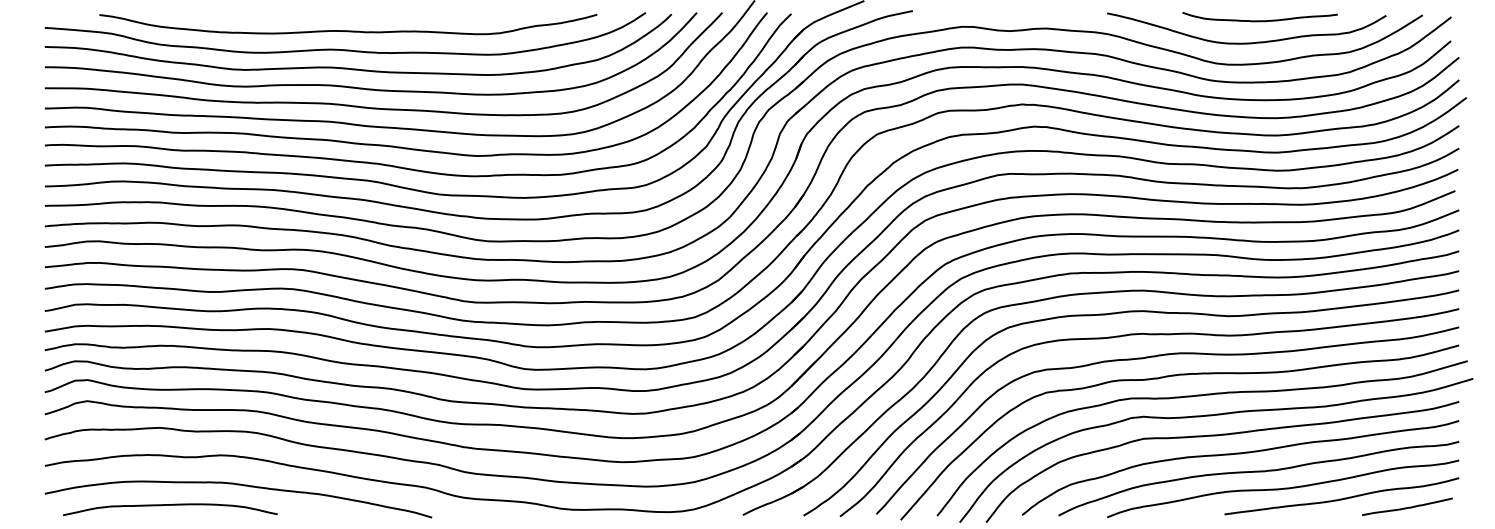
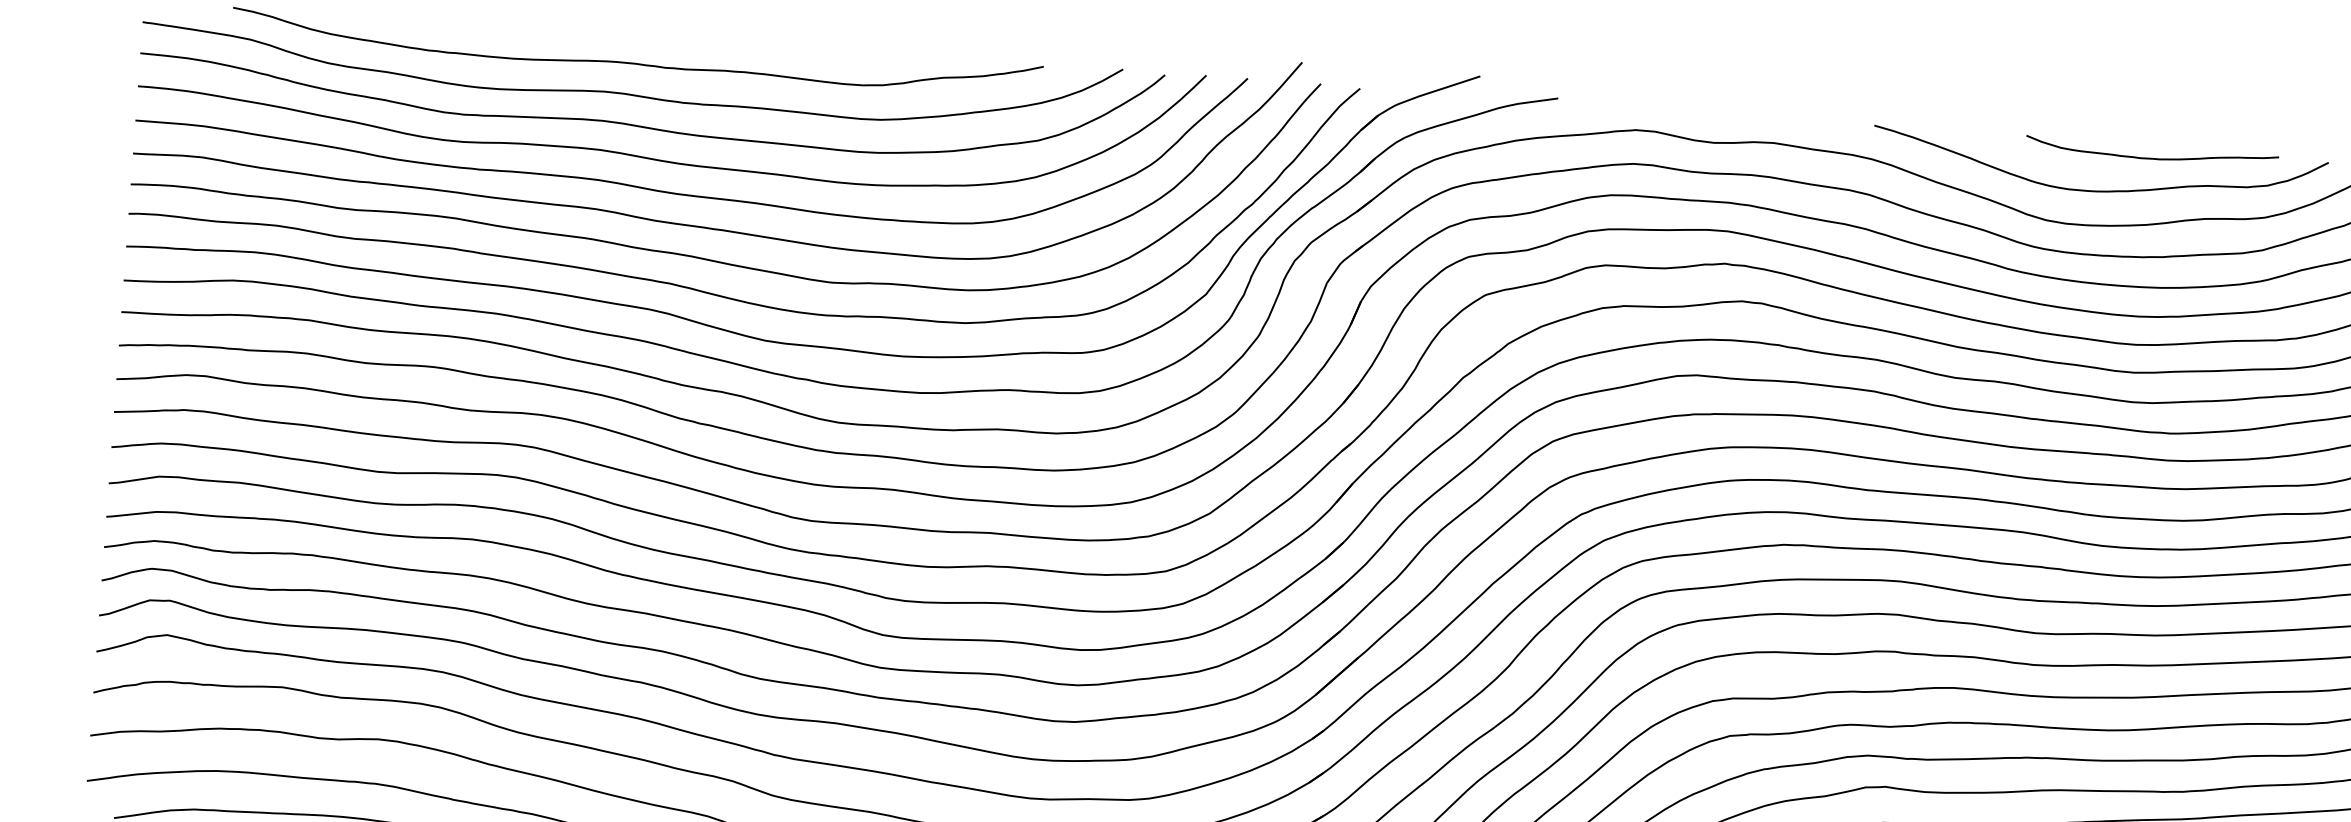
curve: (1259, 20) -> (2150, 157), moved

